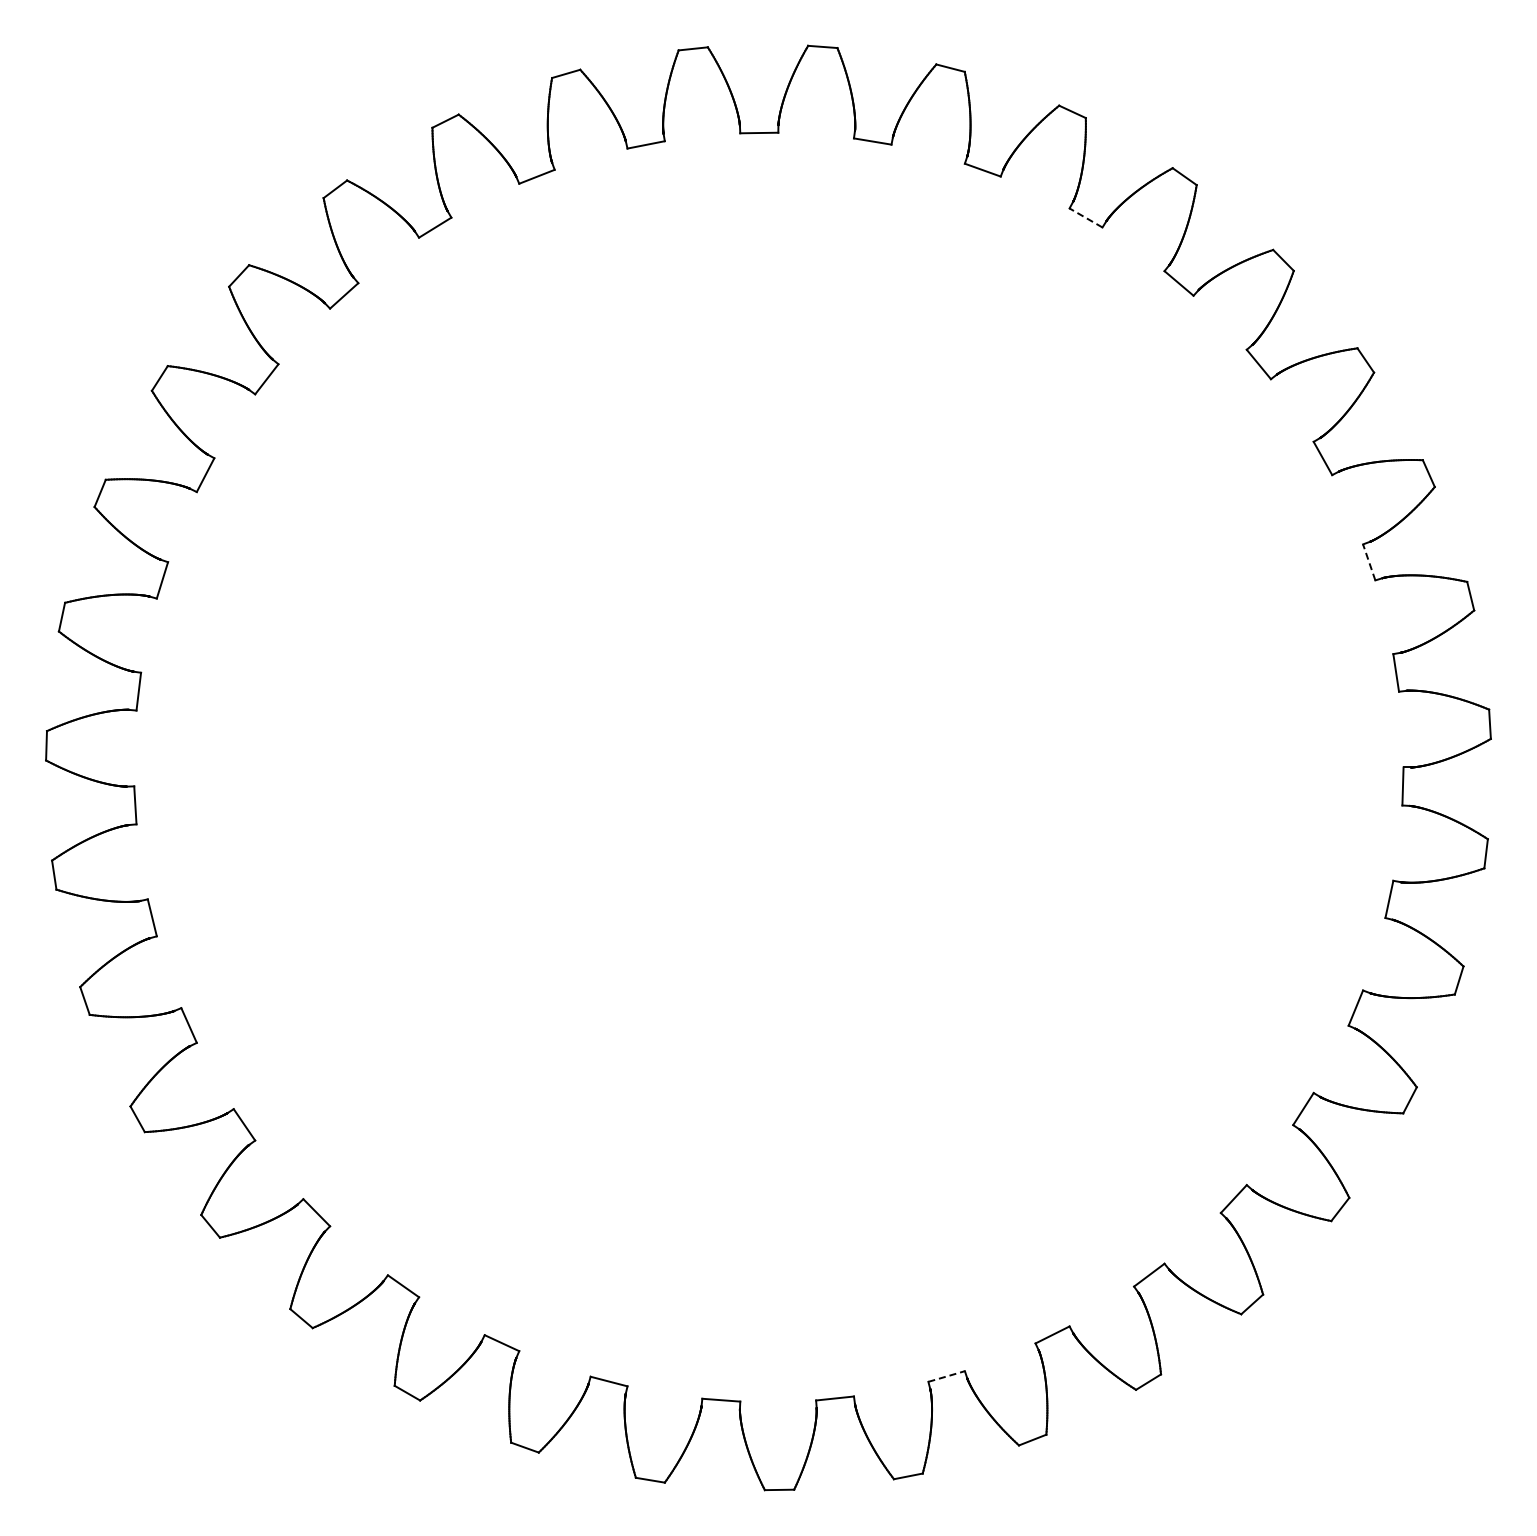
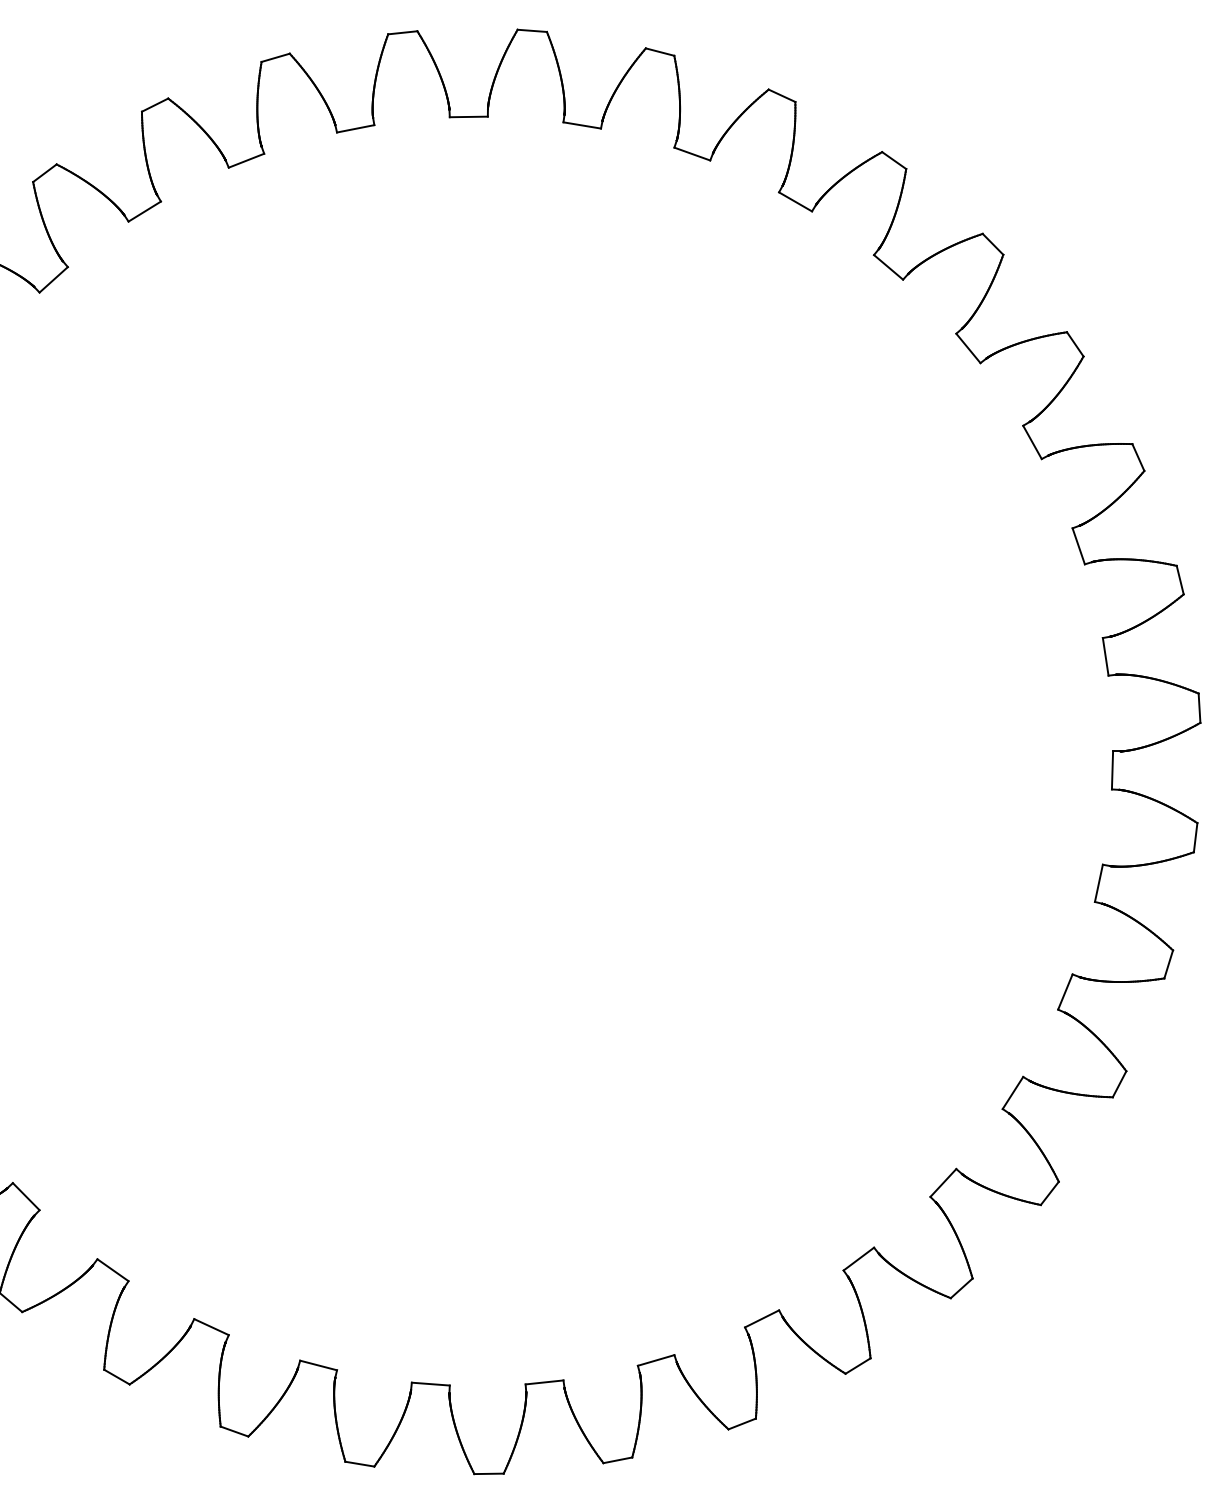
line: (1085, 217) -> (795, 201), dashed -> solid
line: (1369, 561) -> (1079, 545), dashed -> solid
line: (947, 1376) -> (657, 1360), dashed -> solid

